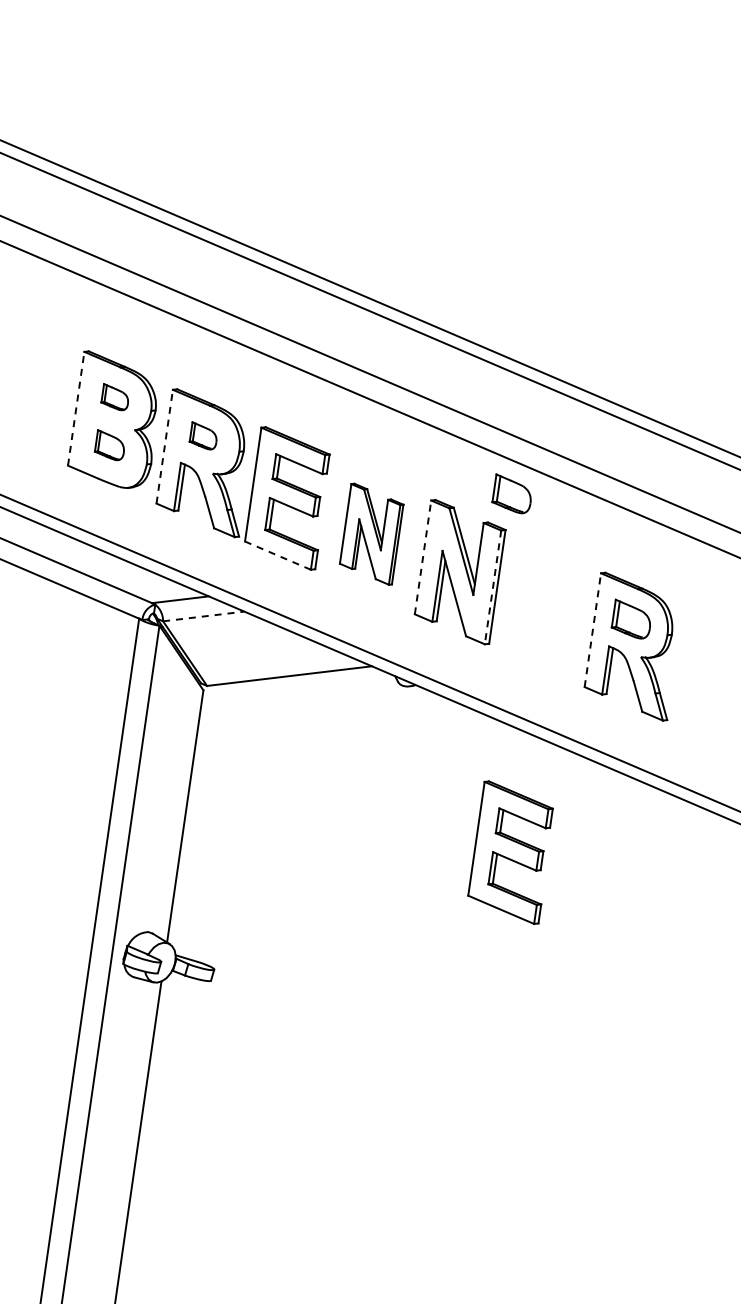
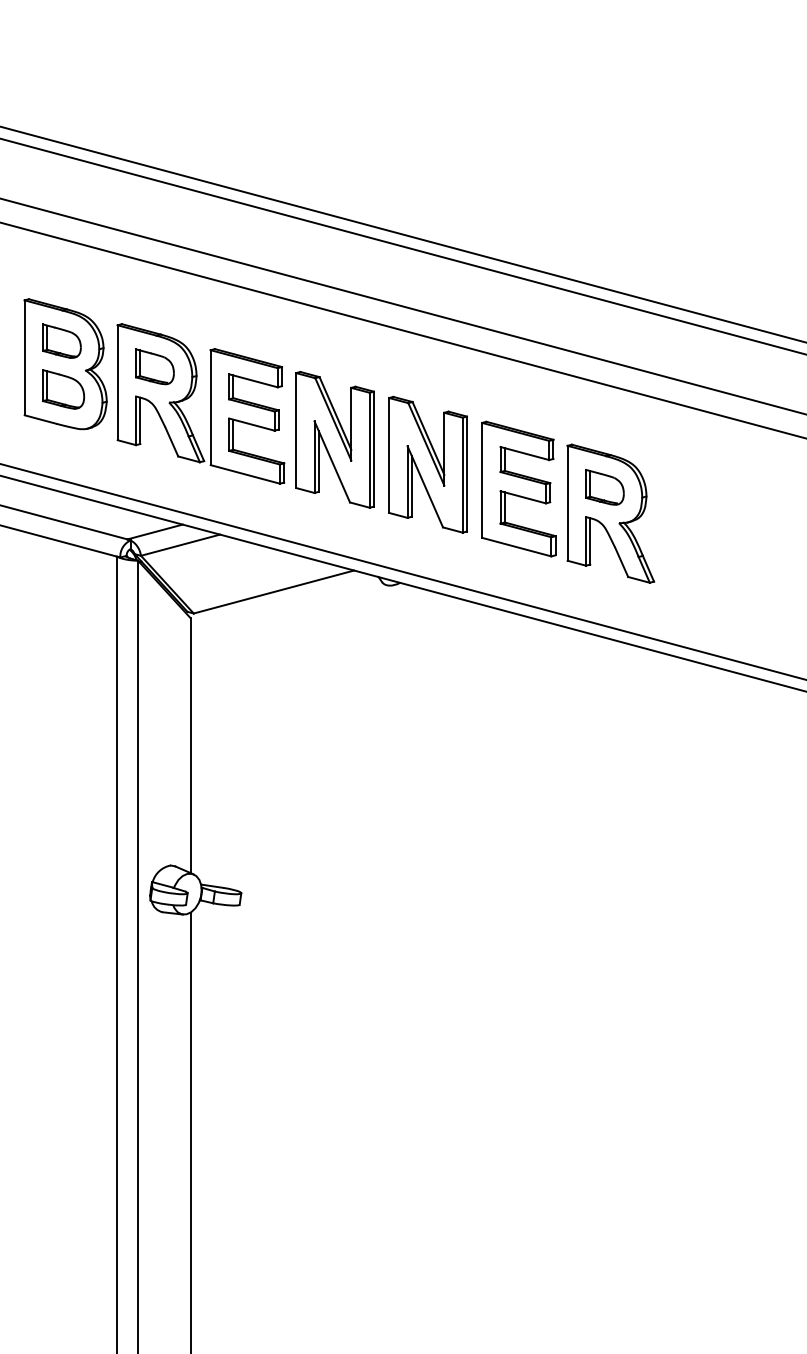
part: (115, 396) -> (61, 340), size x1.43
line: (76, 408) -> (24, 357), dashed -> solid
part: (203, 435) -> (154, 366), size x1.43
part: (110, 445) -> (63, 389), size x1.43
line: (164, 446) -> (117, 382), dashed -> solid
part: (512, 493) -> (468, 379), removed
part: (371, 533) -> (334, 439), size x1.43
line: (278, 555) -> (245, 474), dashed -> solid
line: (423, 556) -> (389, 454), dashed -> solid
line: (492, 587) -> (462, 475), dashed -> solid
line: (203, 616) -> (180, 545), dashed -> solid
line: (592, 629) -> (567, 502), dashed -> solid
part: (511, 852) -> (518, 488), moved

